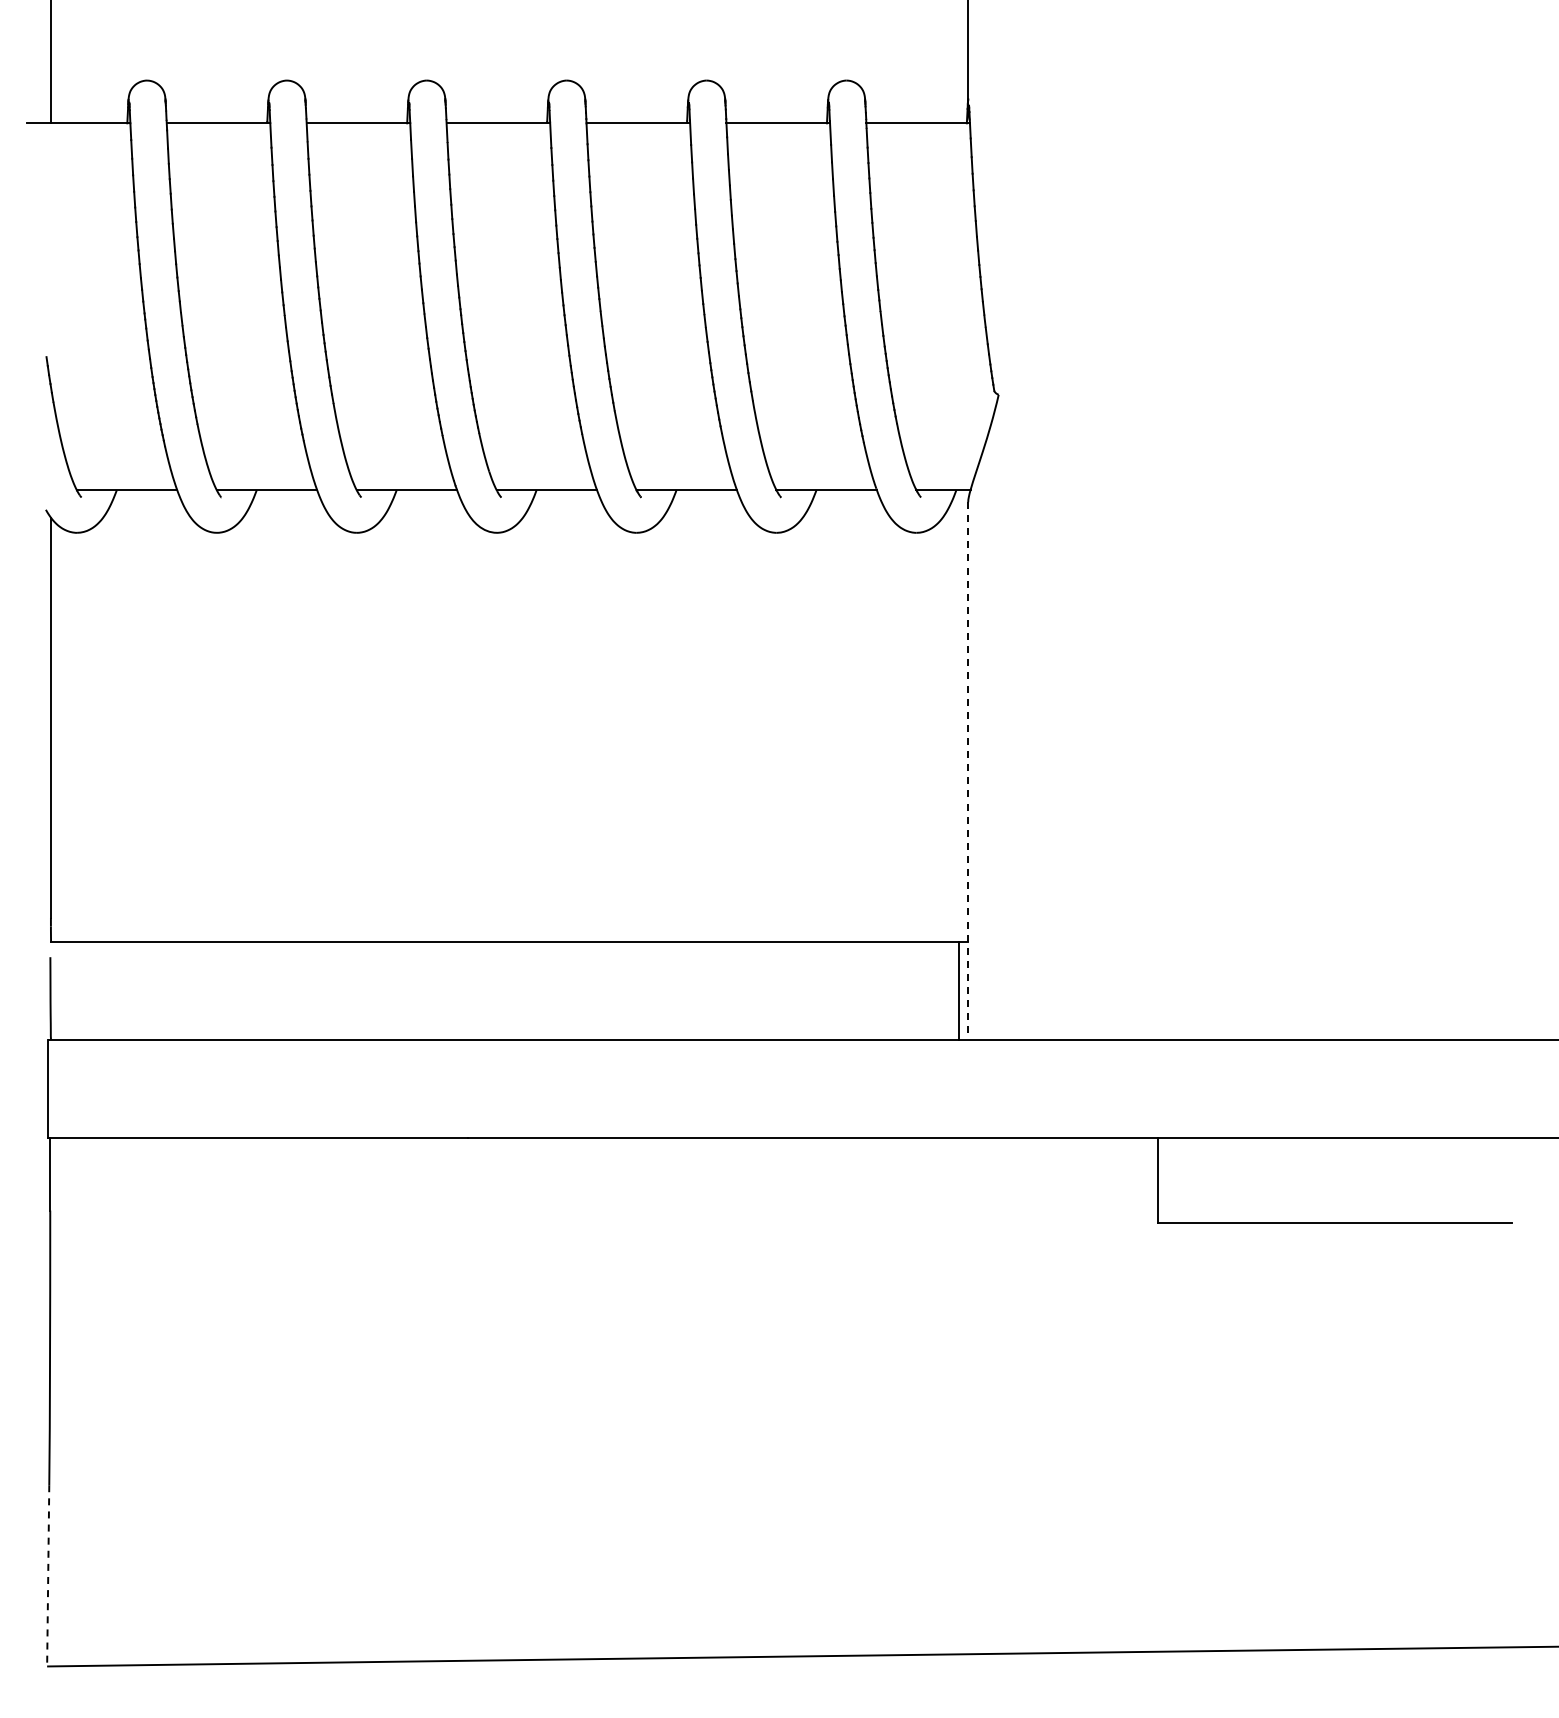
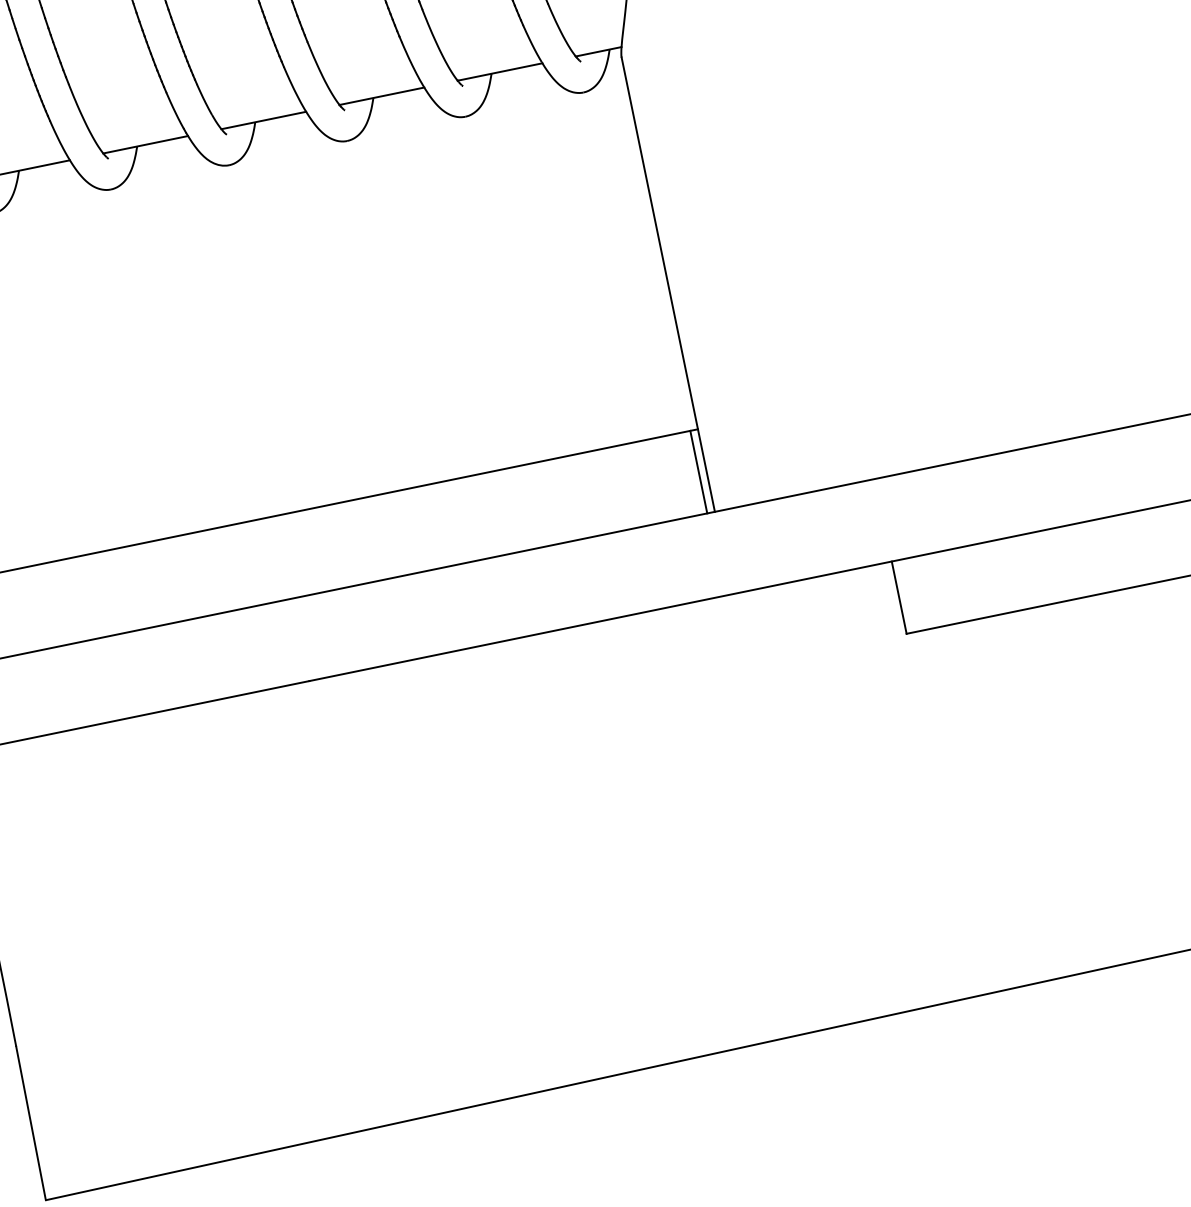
line: (968, 771) -> (668, 285), dashed -> solid
line: (48, 1575) -> (31, 1123), dashed -> solid

